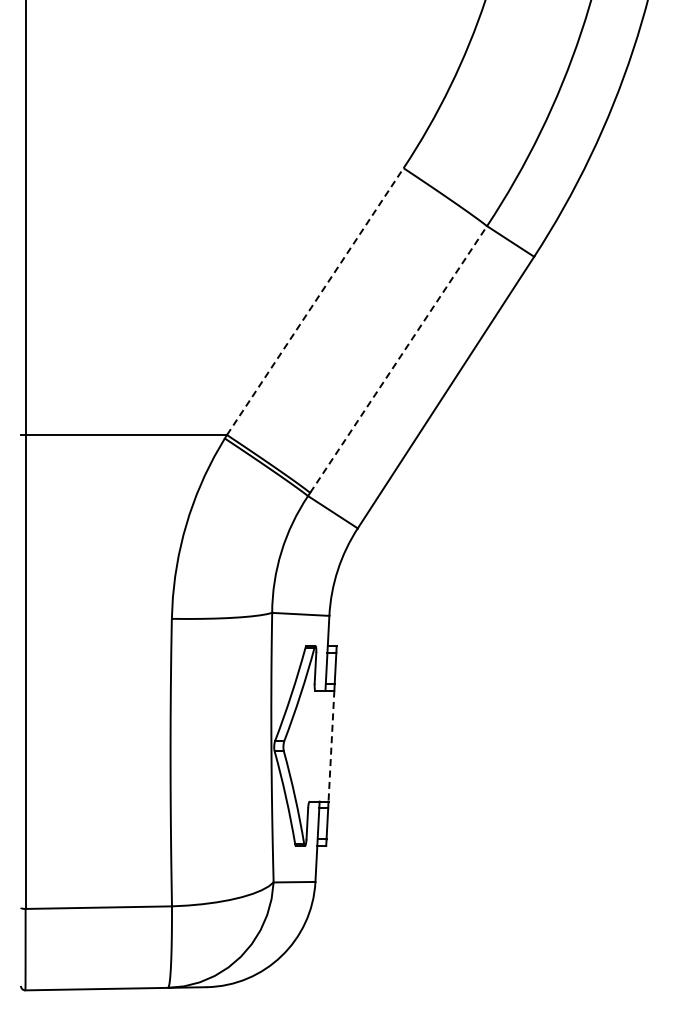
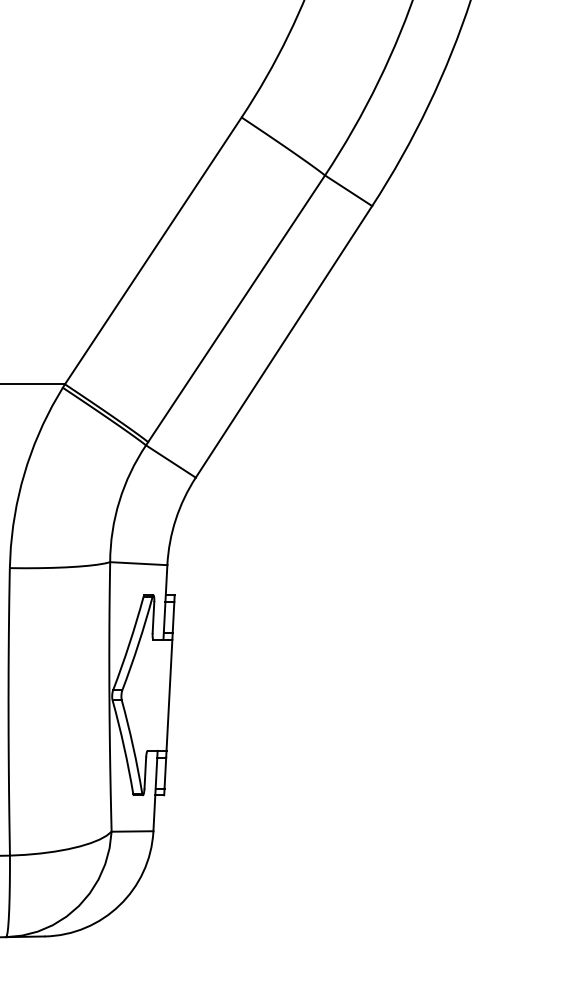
line: (315, 301) -> (153, 250), dashed -> solid
line: (398, 359) -> (236, 308), dashed -> solid
line: (331, 746) -> (169, 695), dashed -> solid

